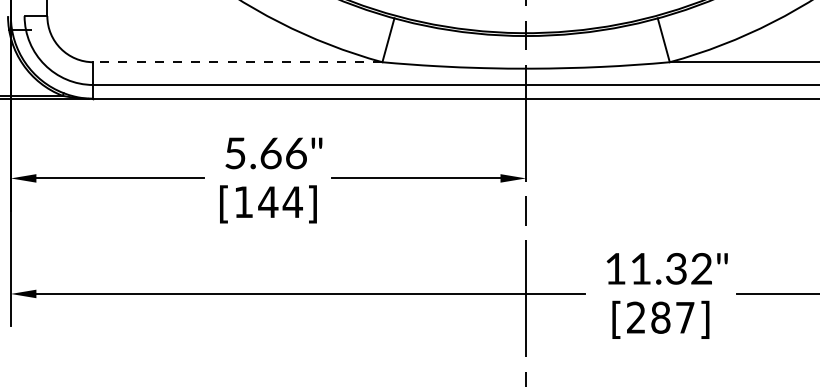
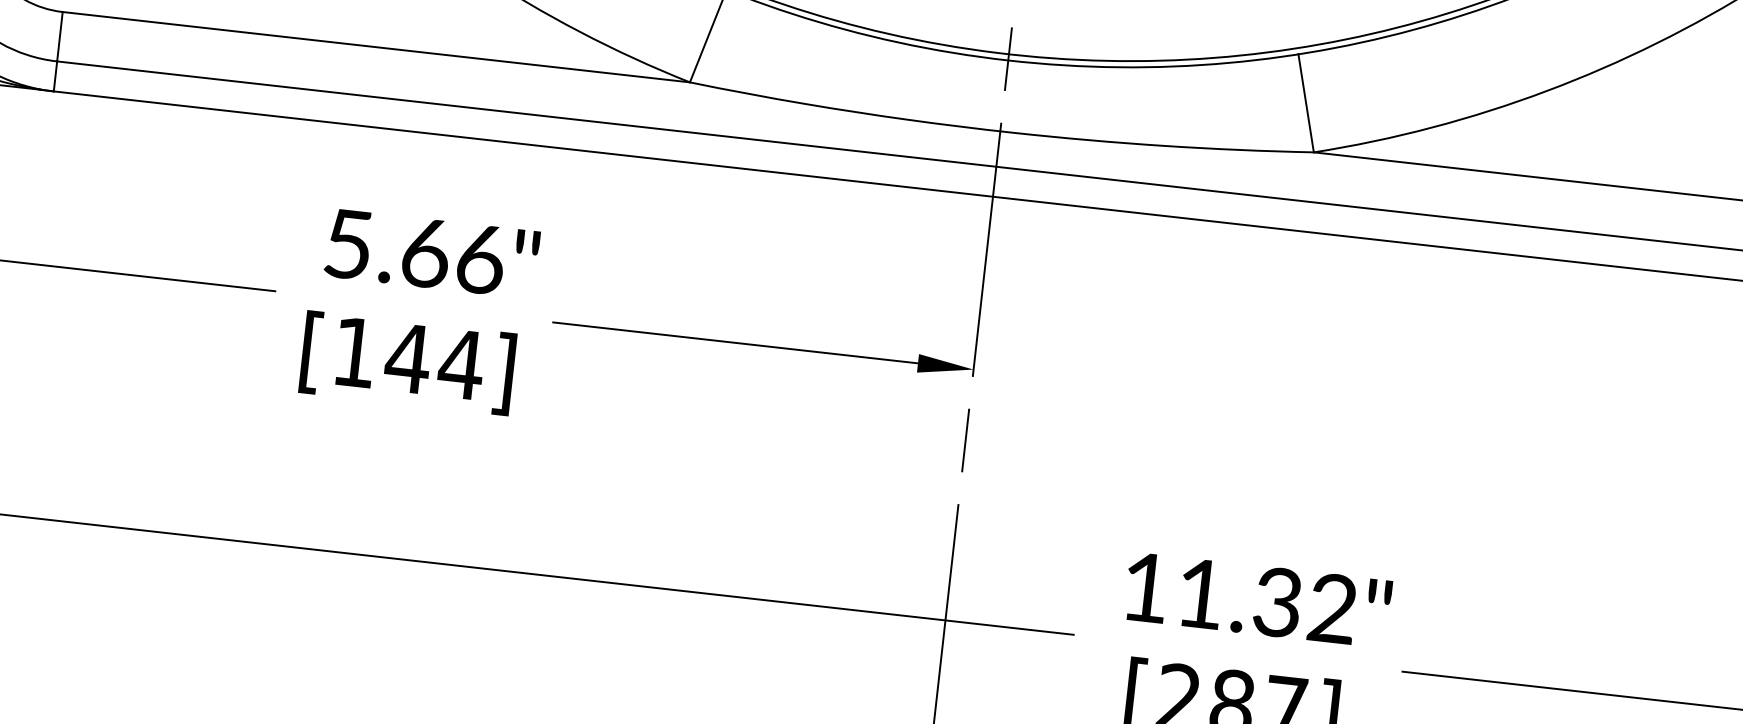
line: (237, 62) -> (375, 47), dashed -> solid

